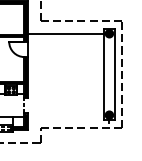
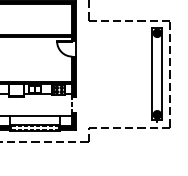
line: (65, 33) -> (113, 33), removed

